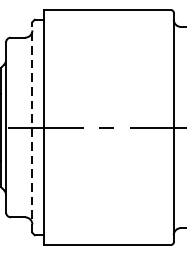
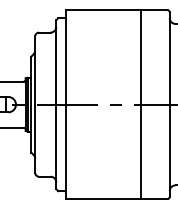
line: (32, 127) -> (56, 104), dashed -> solid
line: (137, 127) -> (140, 104), added

